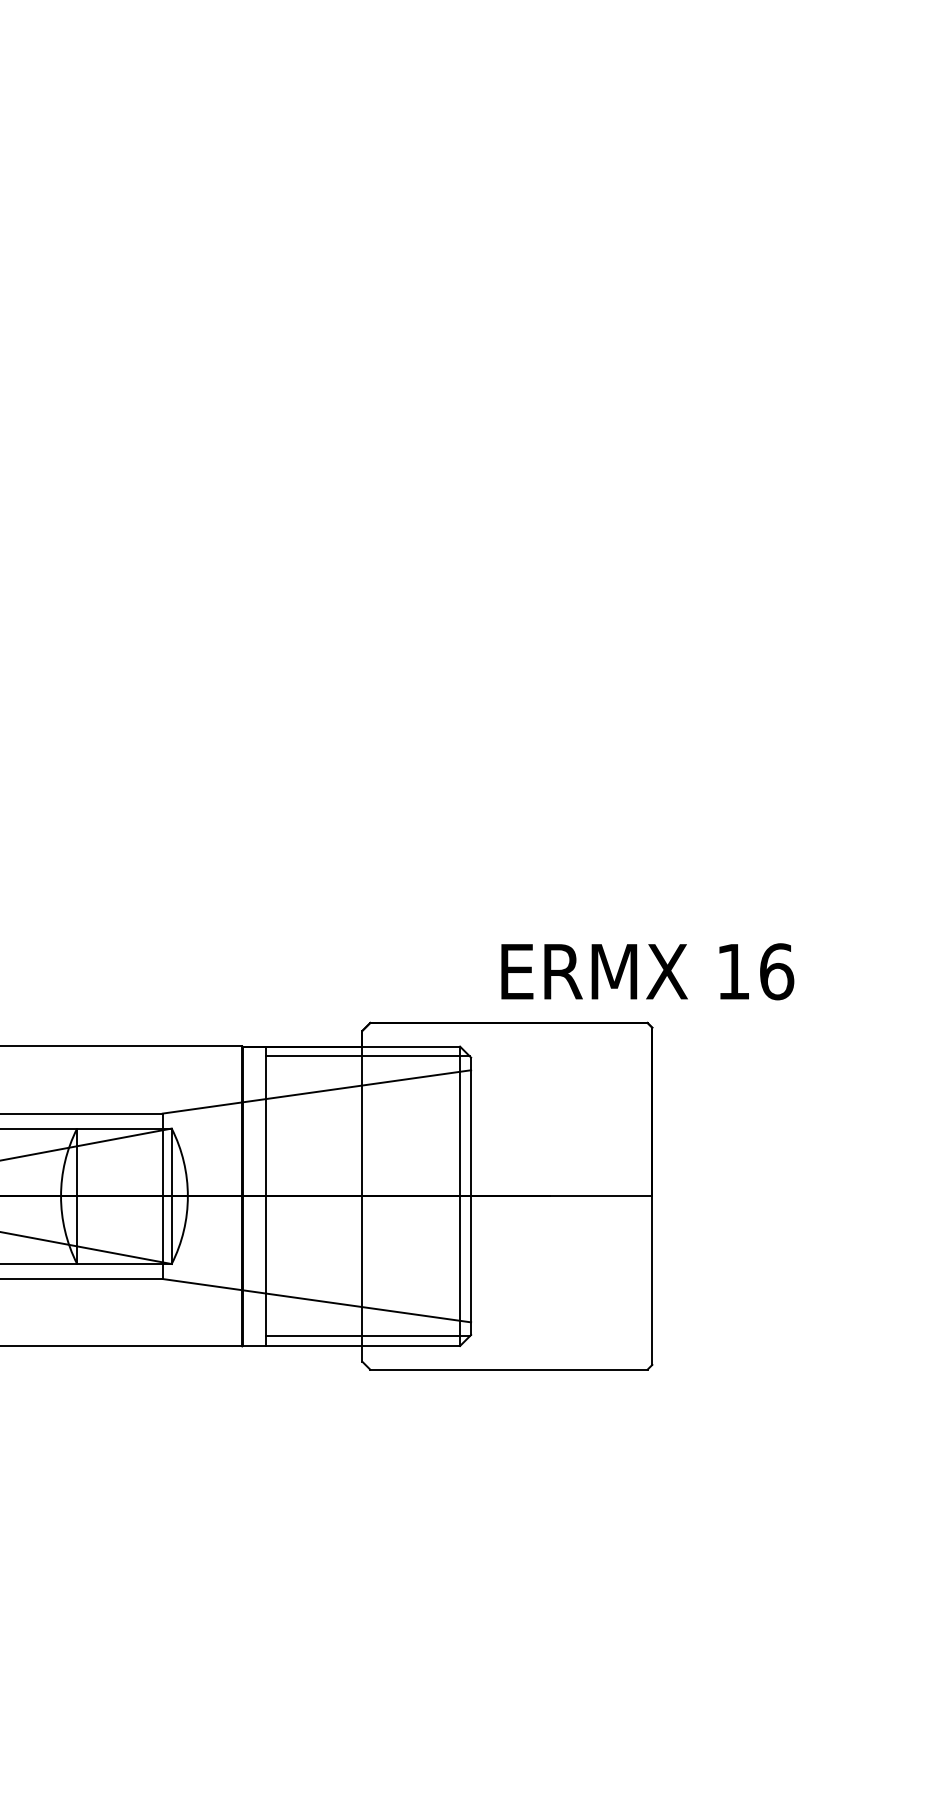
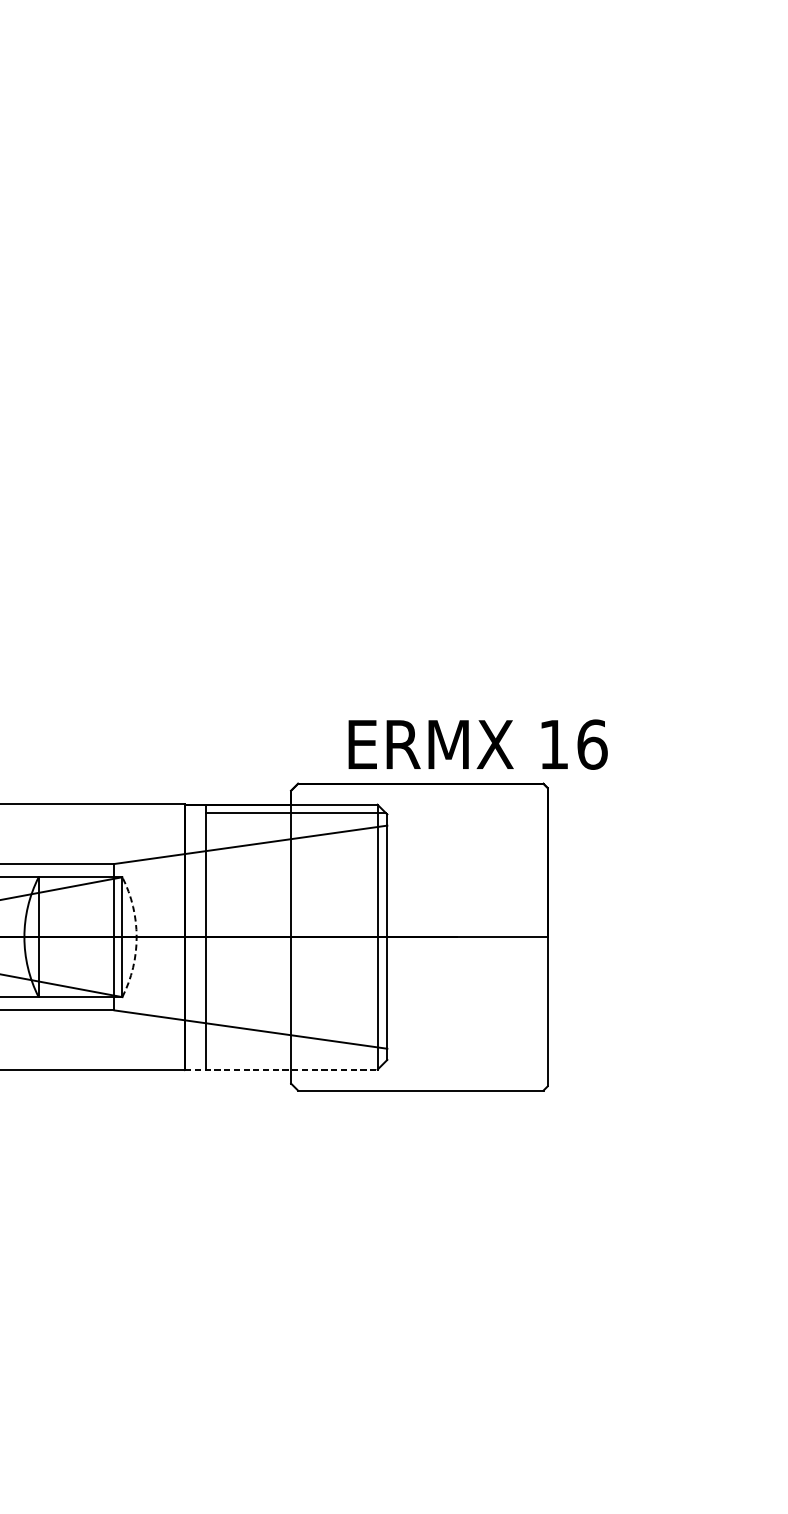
text: (647, 971) -> (477, 744), moved
arc: (187, 1196) -> (136, 937), solid -> dashed
line: (367, 1336) -> (295, 1061), removed
line: (351, 1346) -> (281, 1070), solid -> dashed

